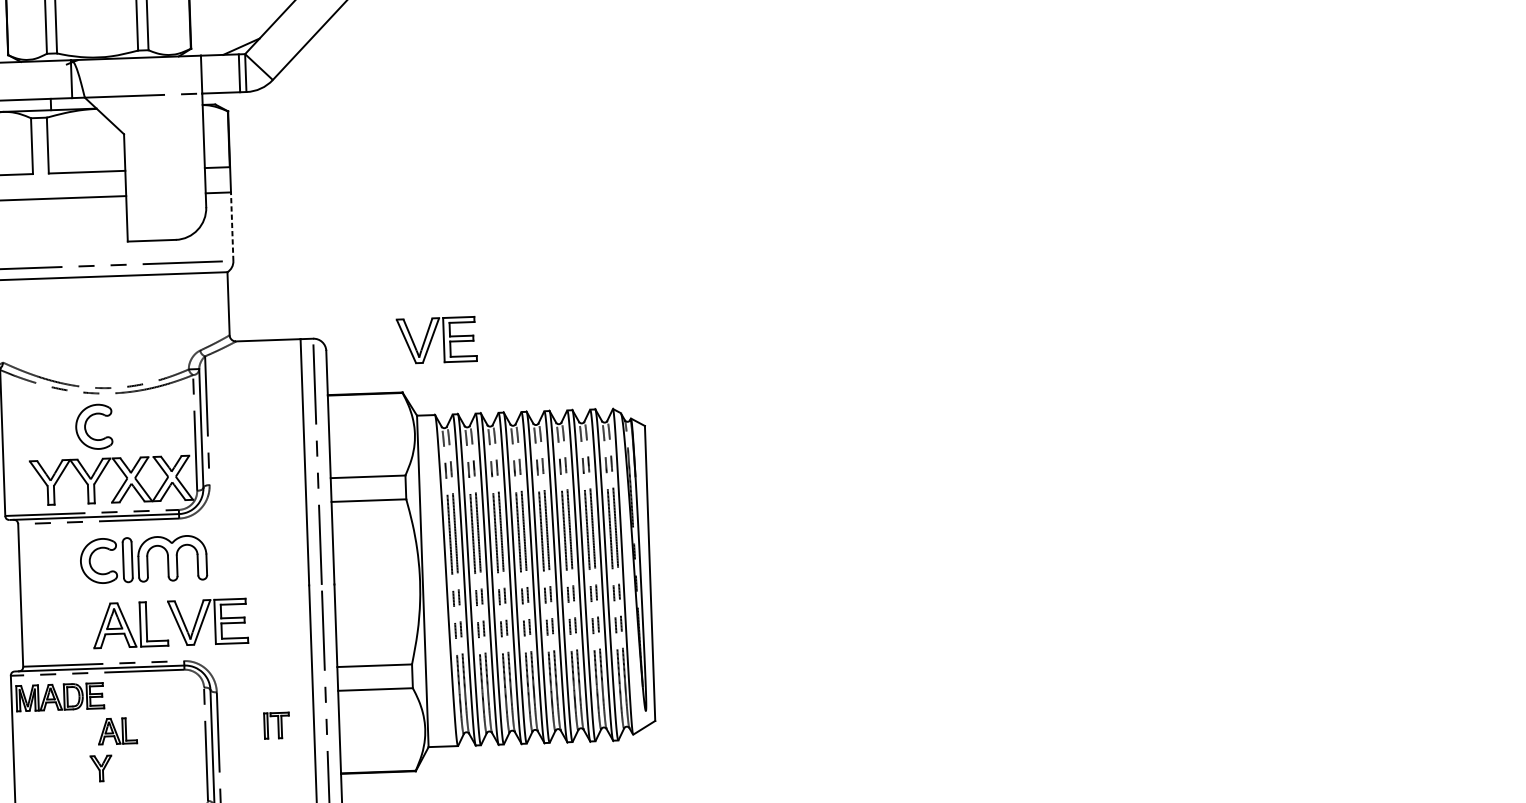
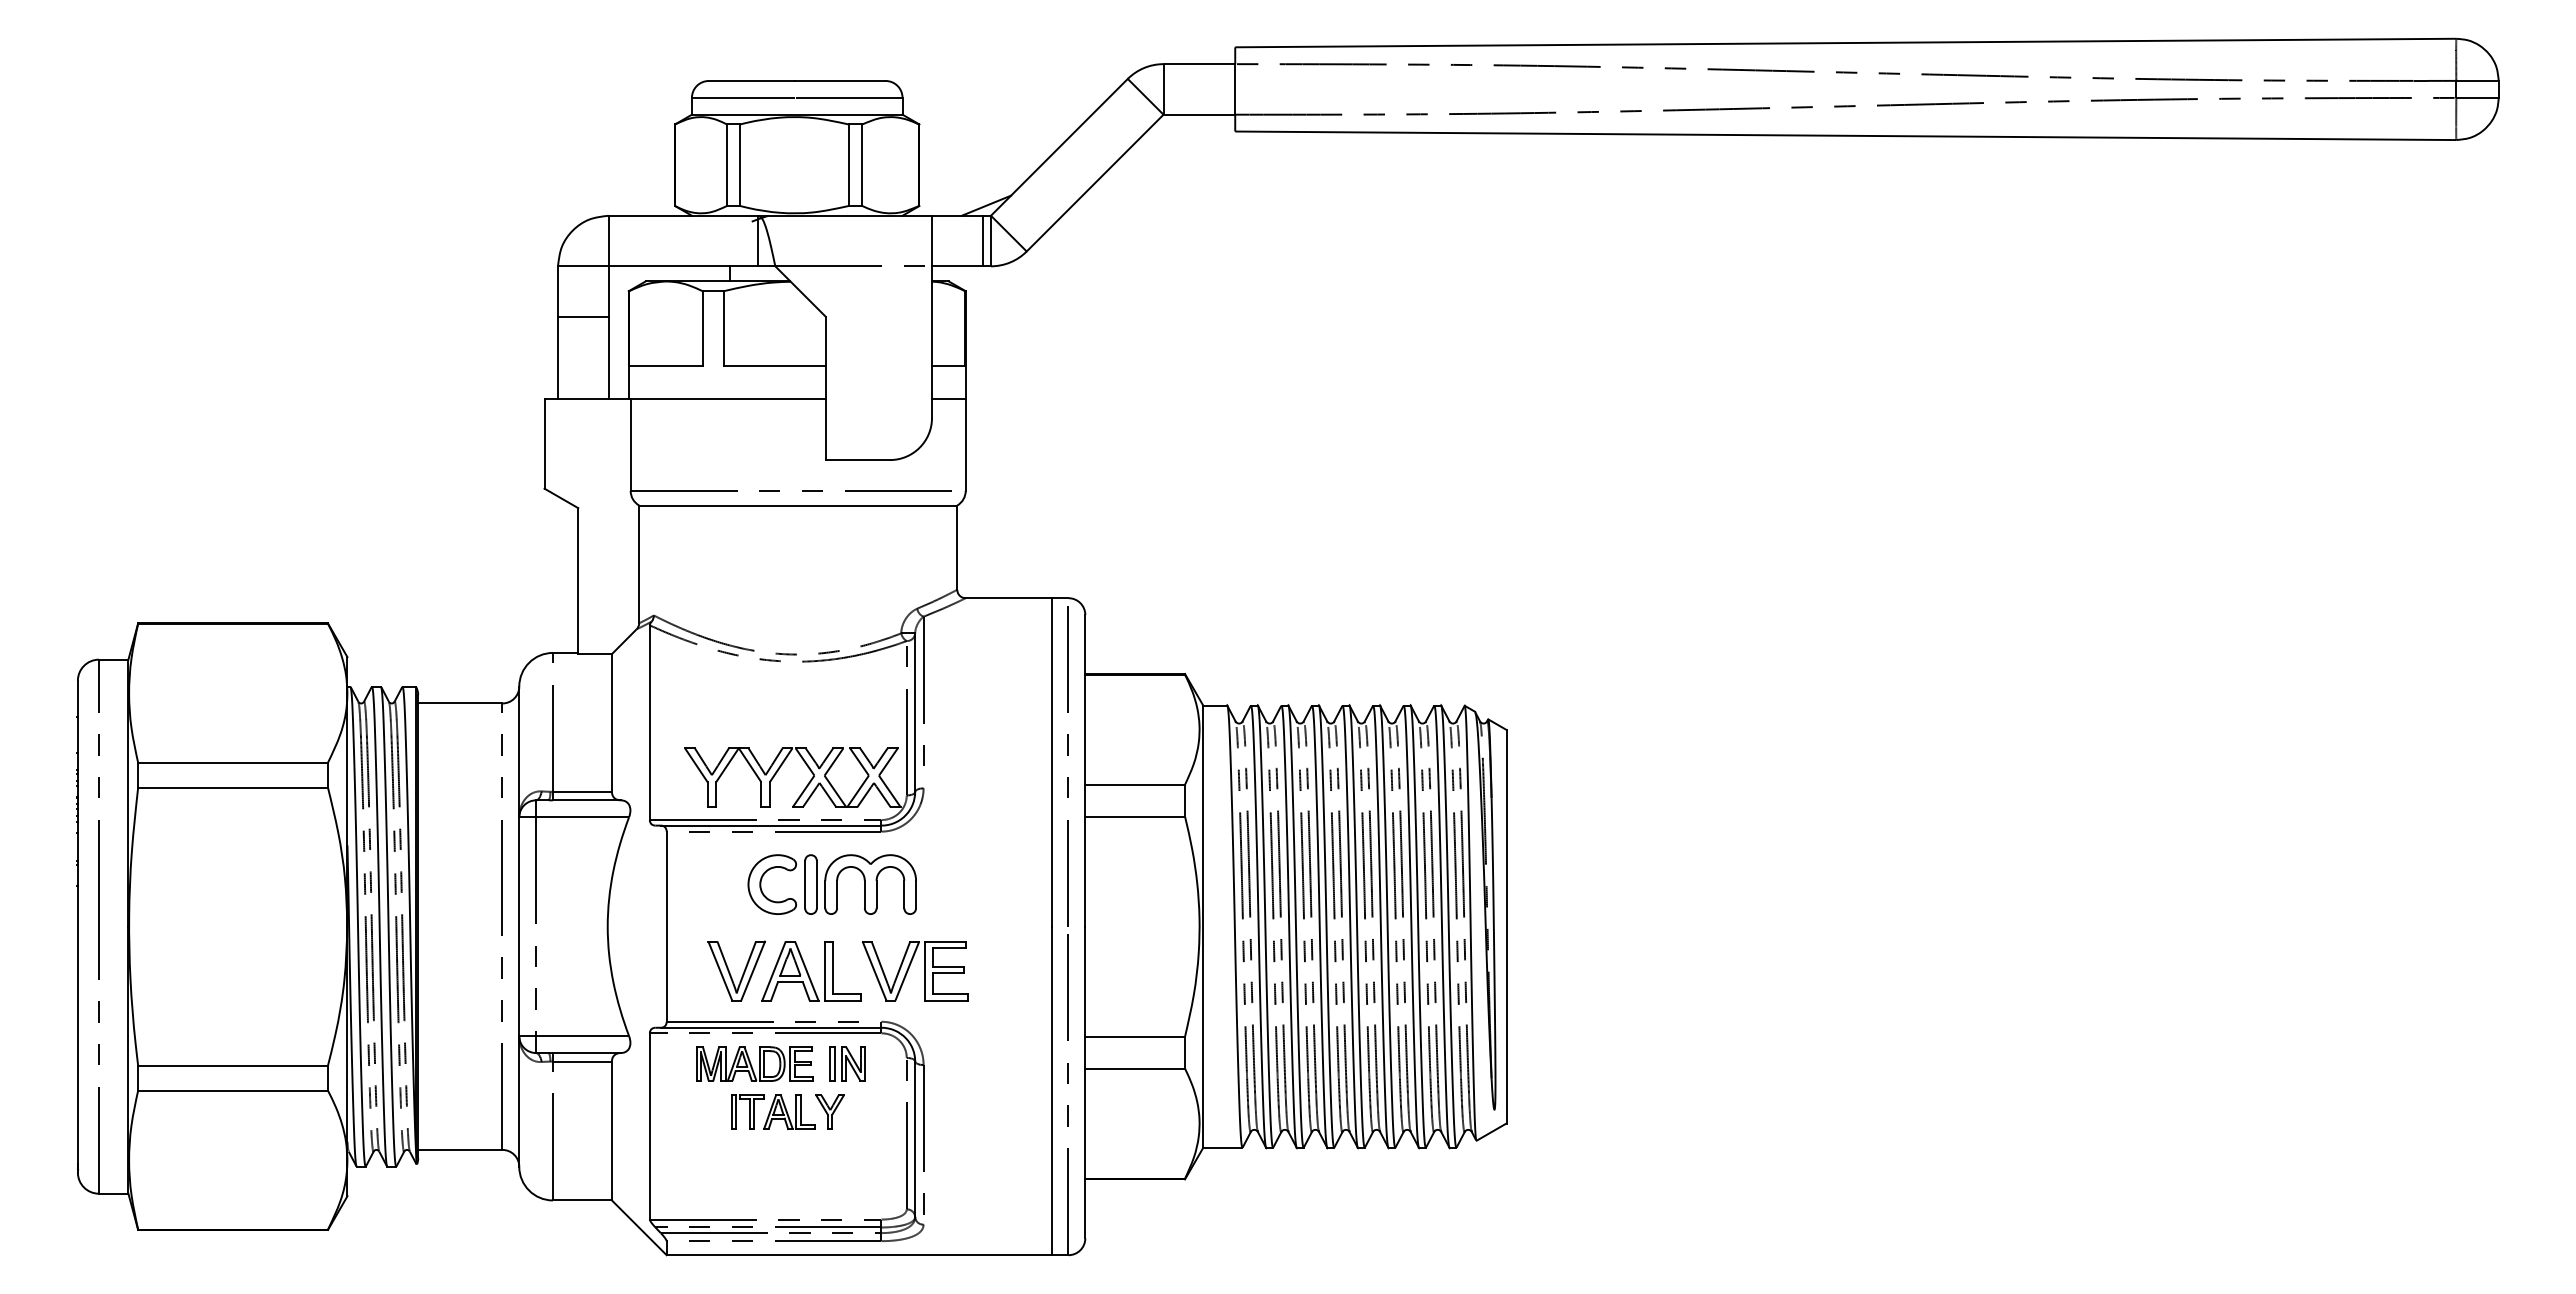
line: (232, 226) -> (965, 445), dashed -> solid
part: (432, 338) -> (1227, 603), removed
part: (85, 427) -> (761, 705), removed
part: (69, 628) -> (730, 972), added
part: (159, 693) -> (847, 1063), added
part: (60, 696) -> (754, 1063), moved
part: (276, 725) -> (747, 1111), moved
part: (100, 768) -> (829, 1111), moved

